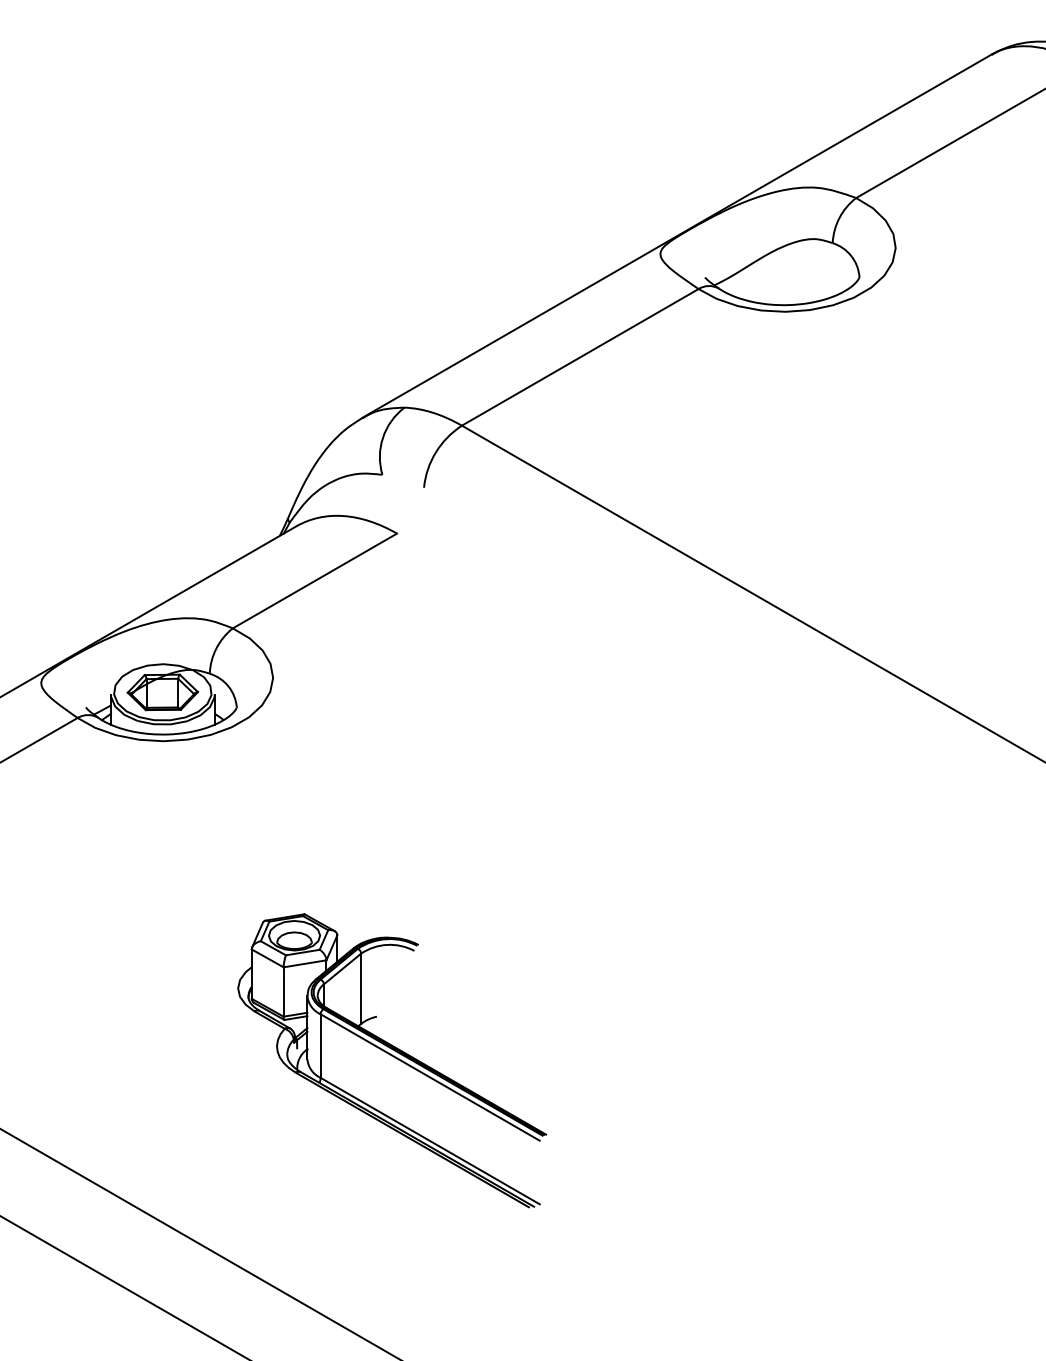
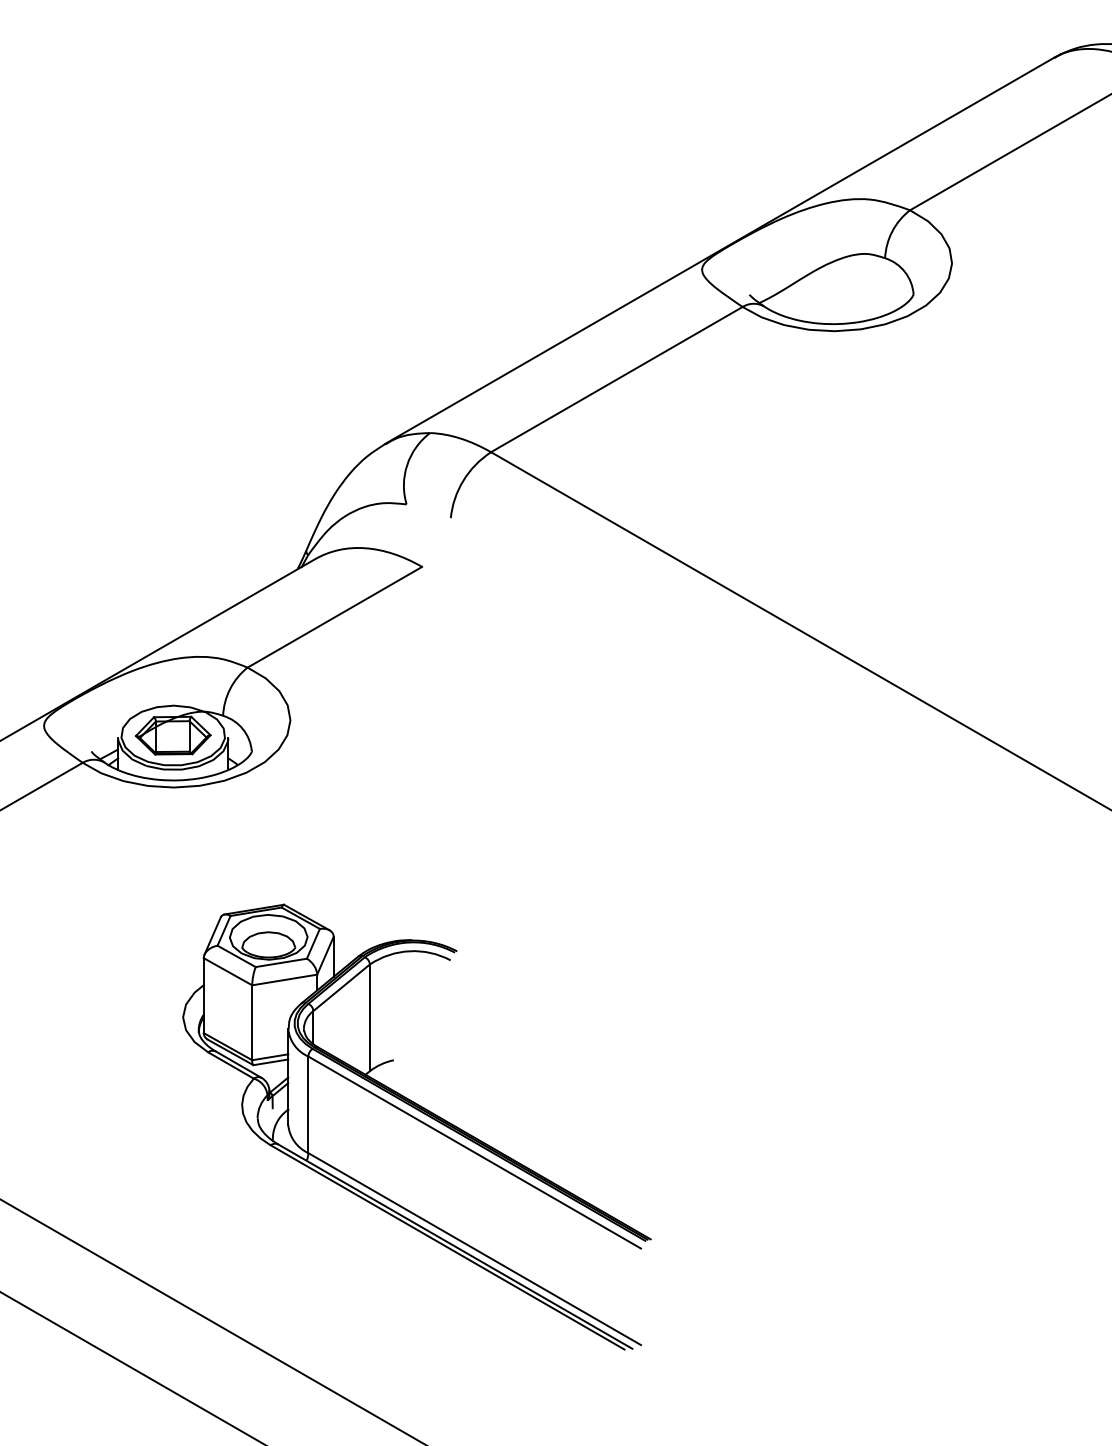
part: (391, 1060) -> (416, 1126), size x1.43

